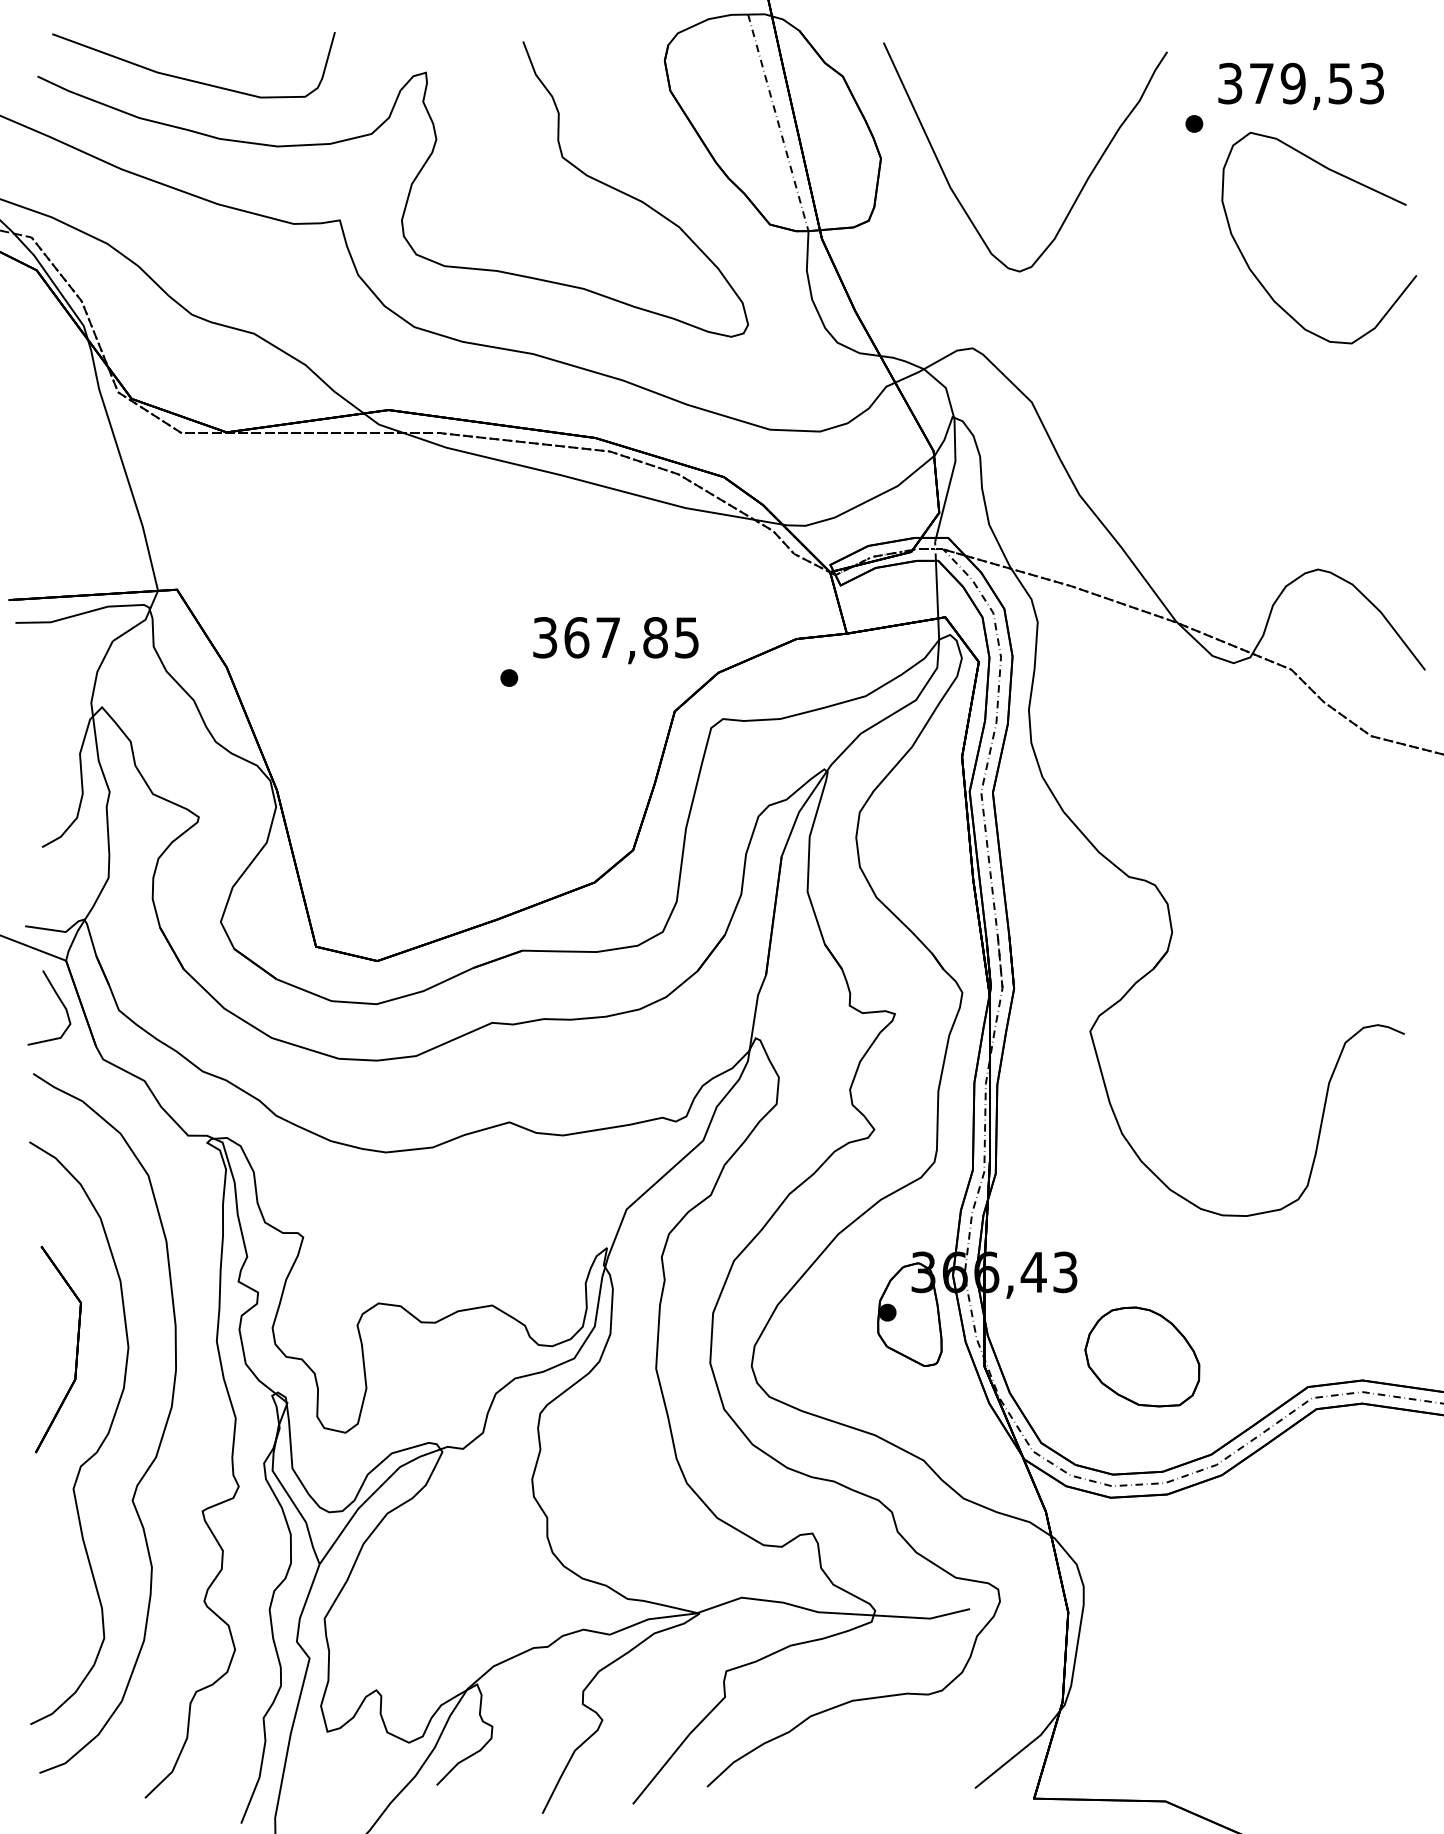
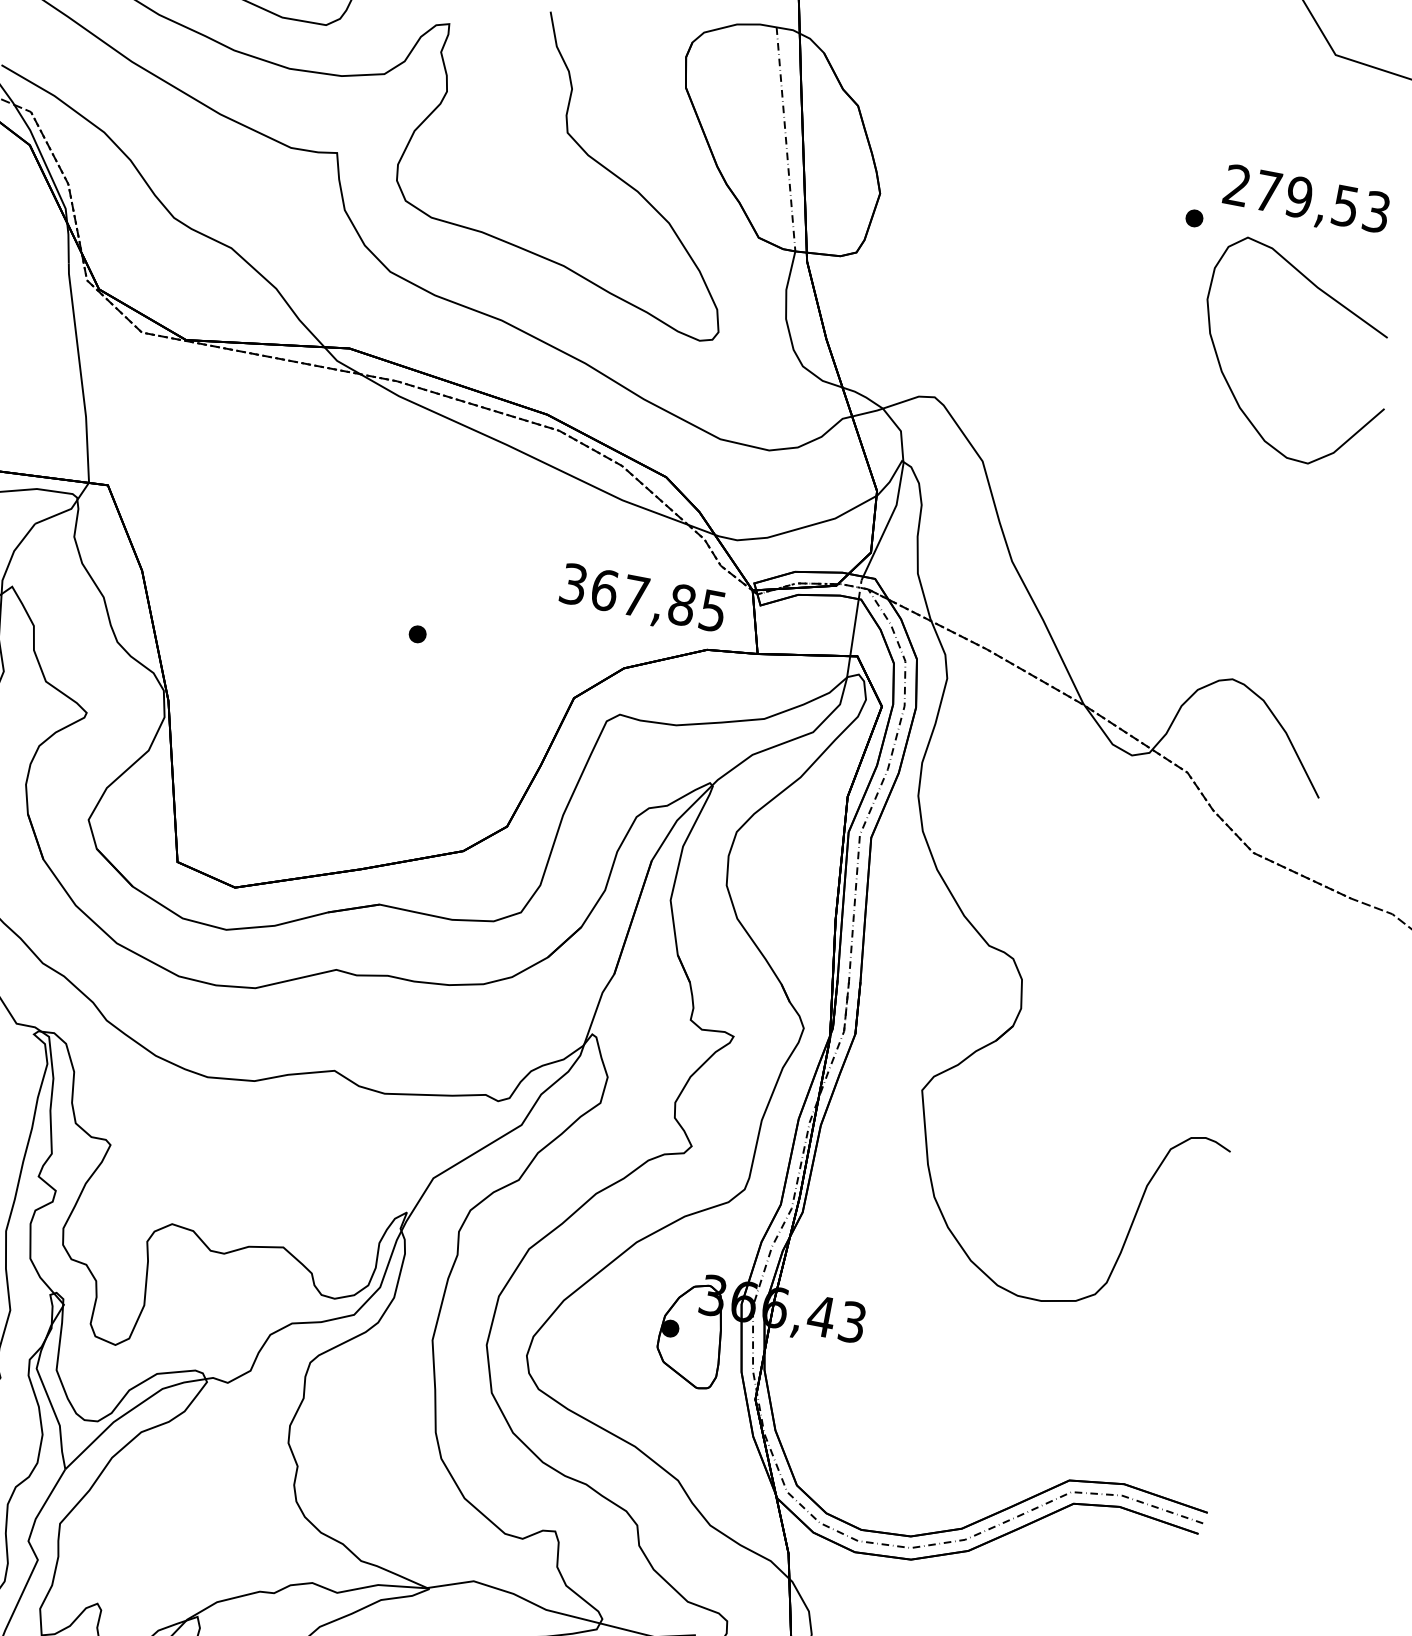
text: (1230, 83) -> (1237, 185), 379,53 -> 279,53
curve: (1079, 191) -> (1068, 263), removed
text: (615, 640) -> (642, 600), moved
part: (1142, 1356) -> (912, 1419), removed

